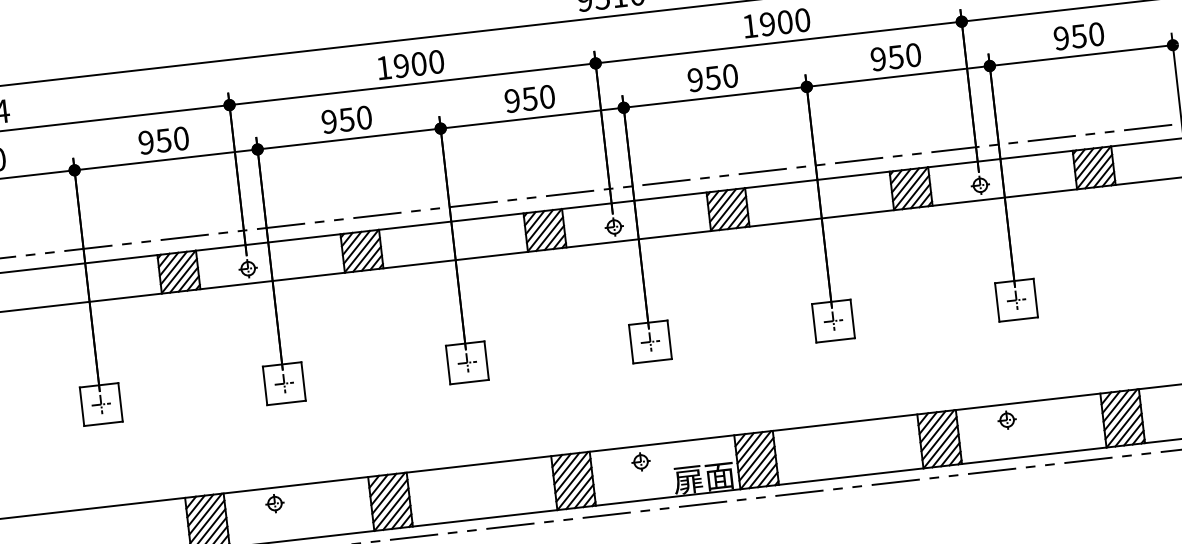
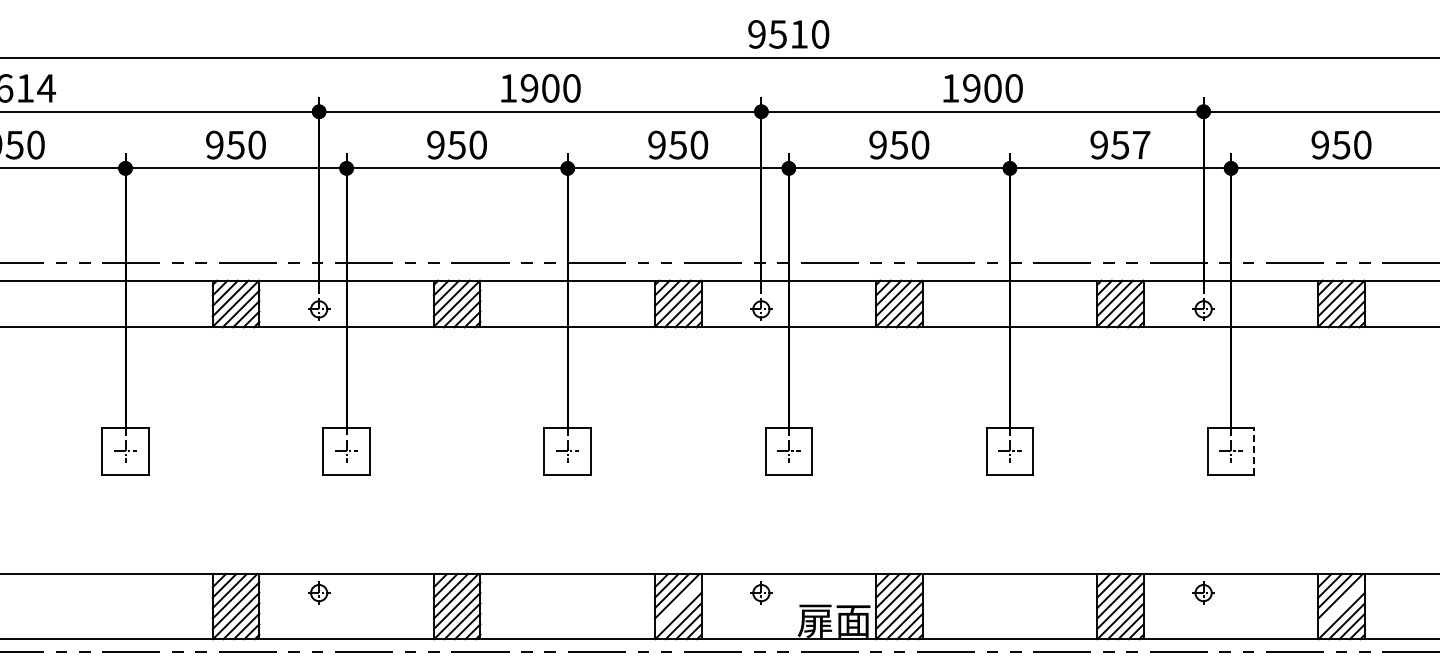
text: (913, 54) -> (1141, 144), 950 -> 957
line: (1035, 297) -> (1254, 450), solid -> dashed
line: (1122, 417) -> (1341, 605), removed
line: (573, 480) -> (678, 605), removed

